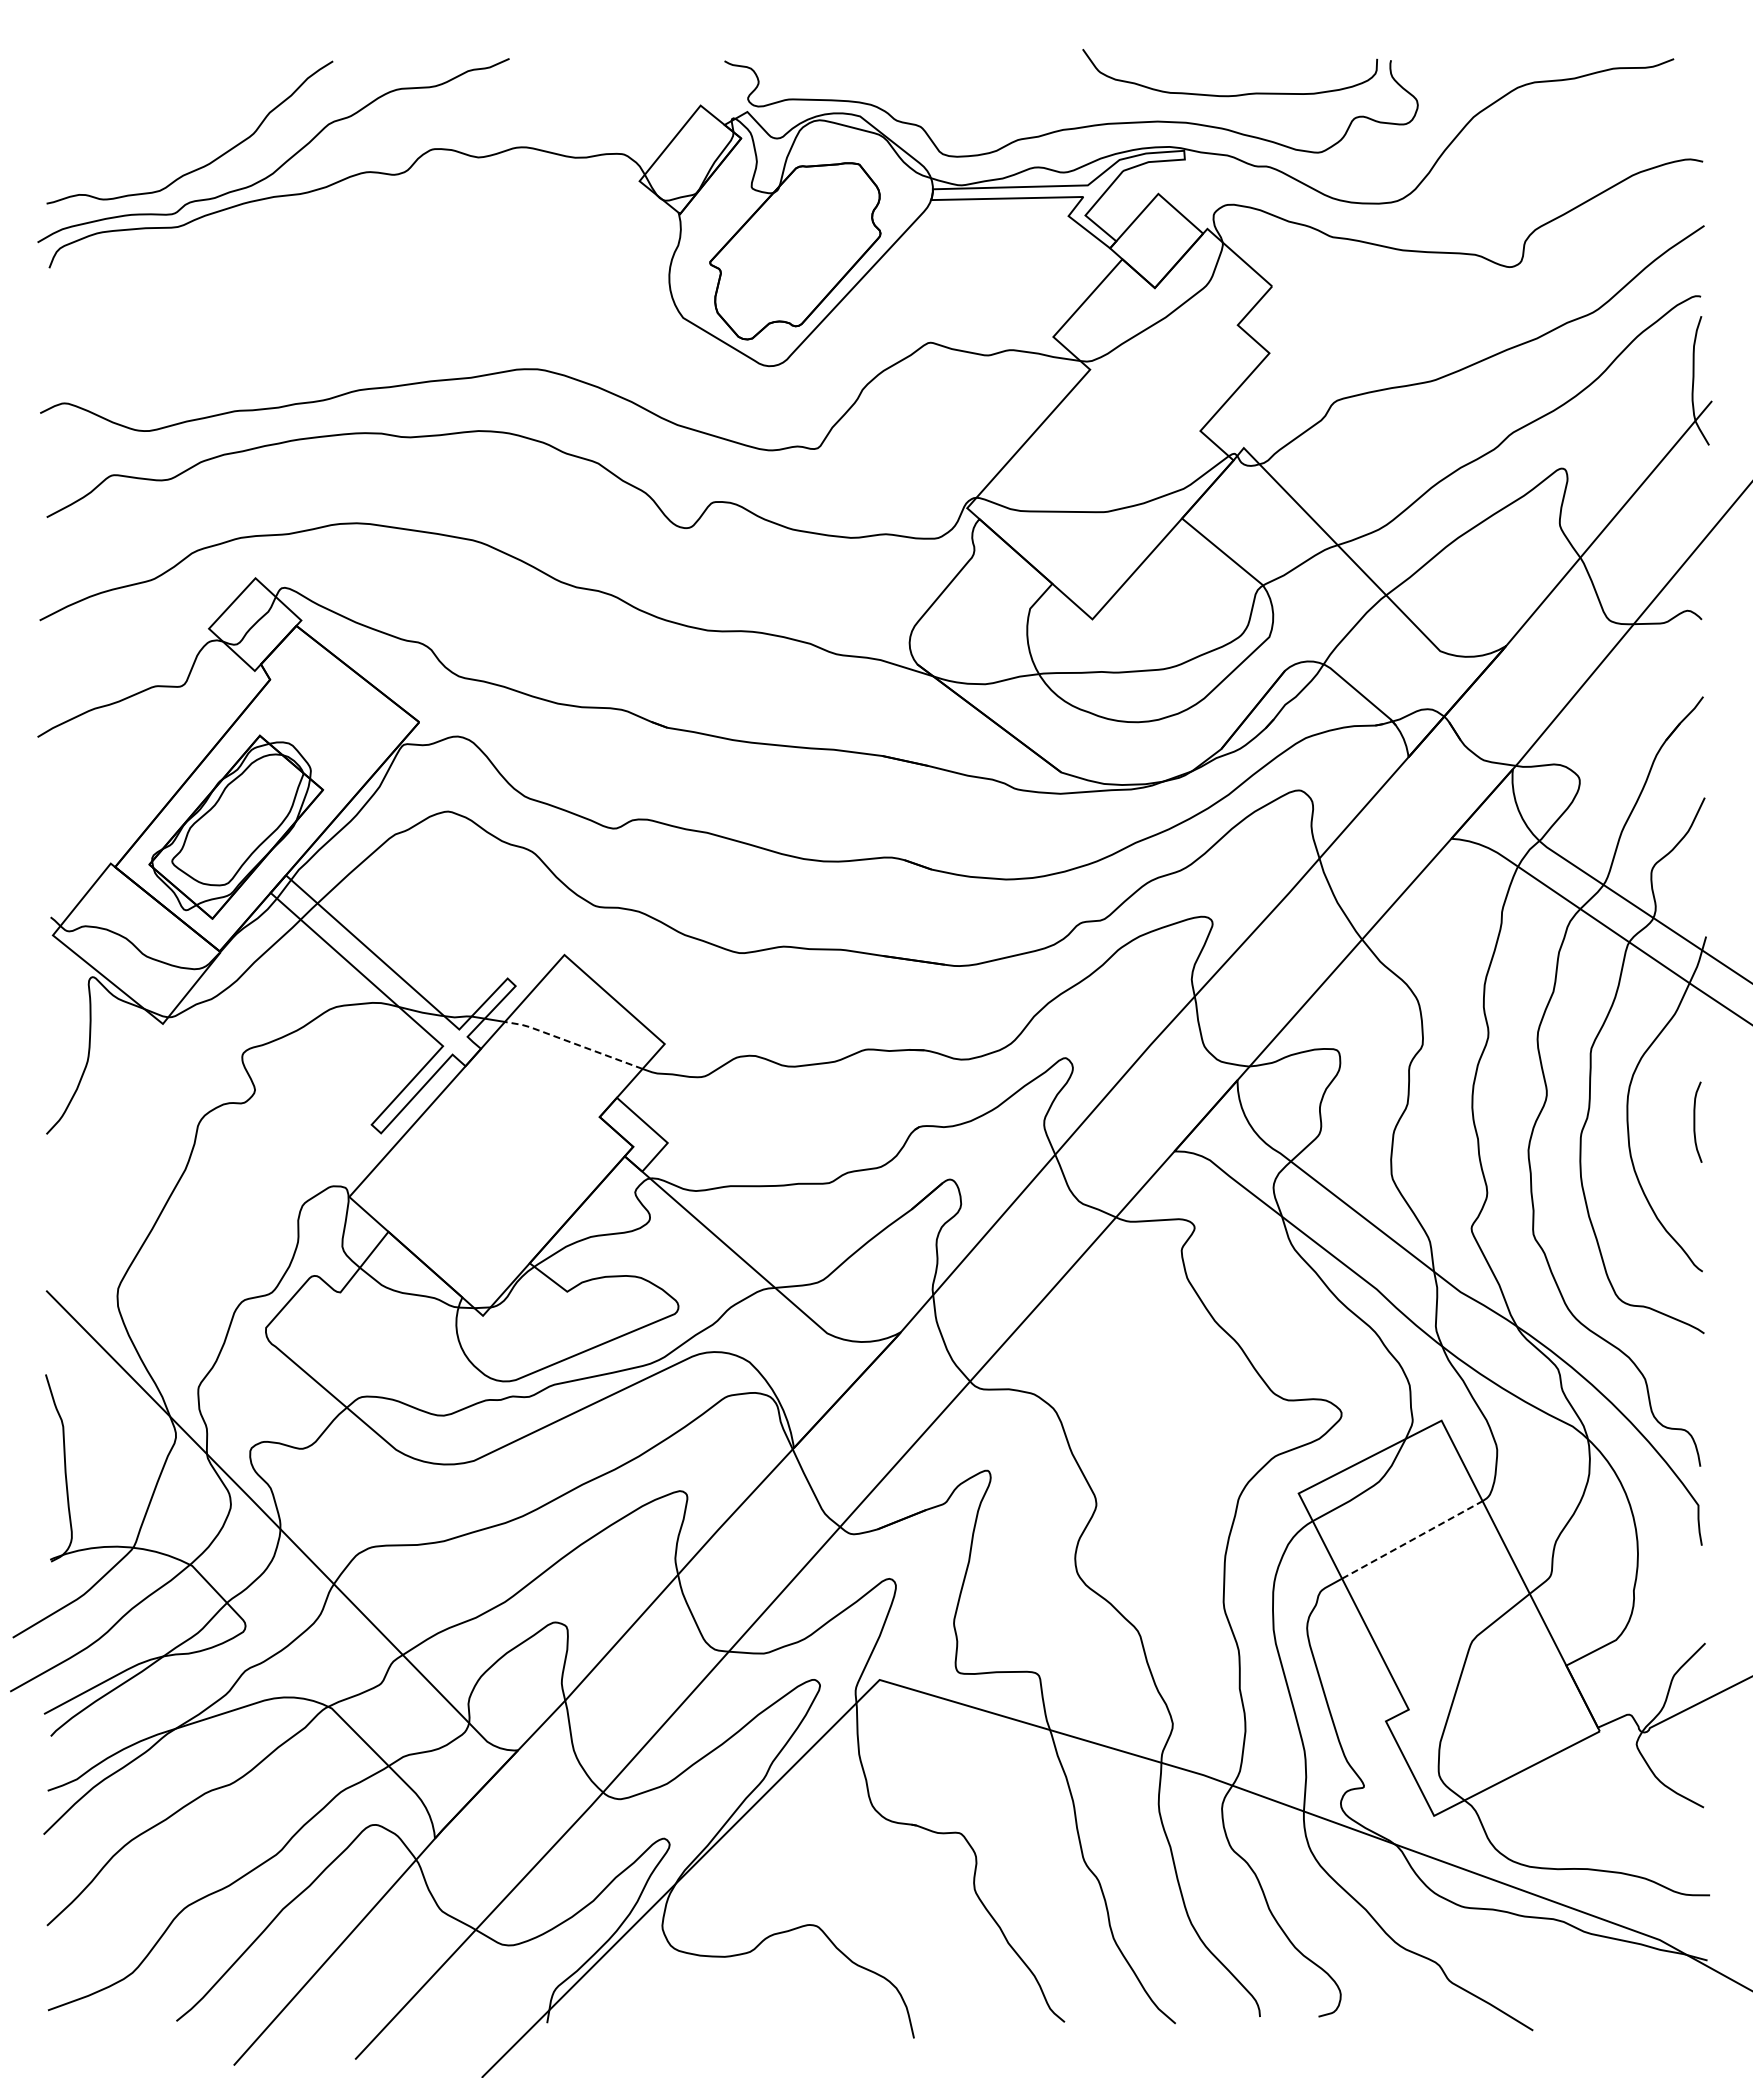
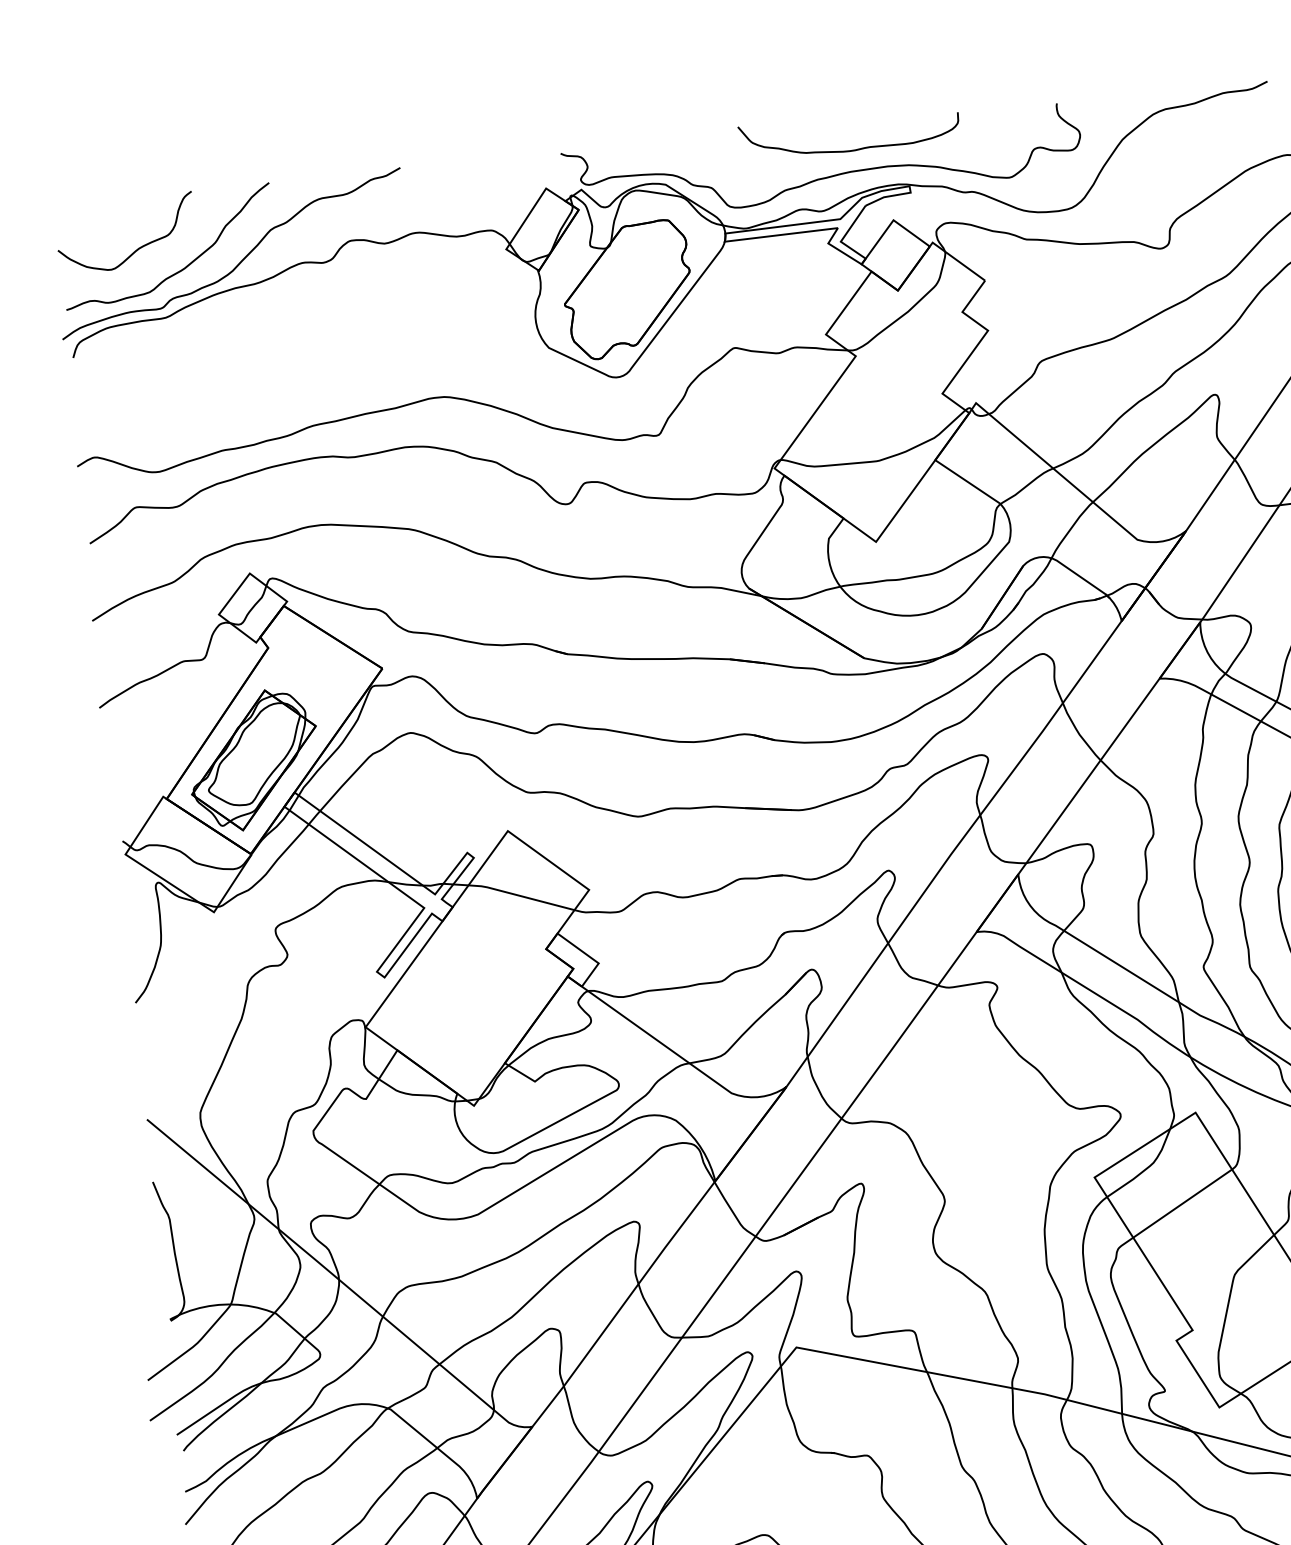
curve: (1229, 95) -> (850, 150), moved
curve: (147, 132) -> (136, 249), added
line: (572, 1043) -> (520, 896), dashed -> solid
line: (1412, 1539) -> (1182, 1203), dashed -> solid

